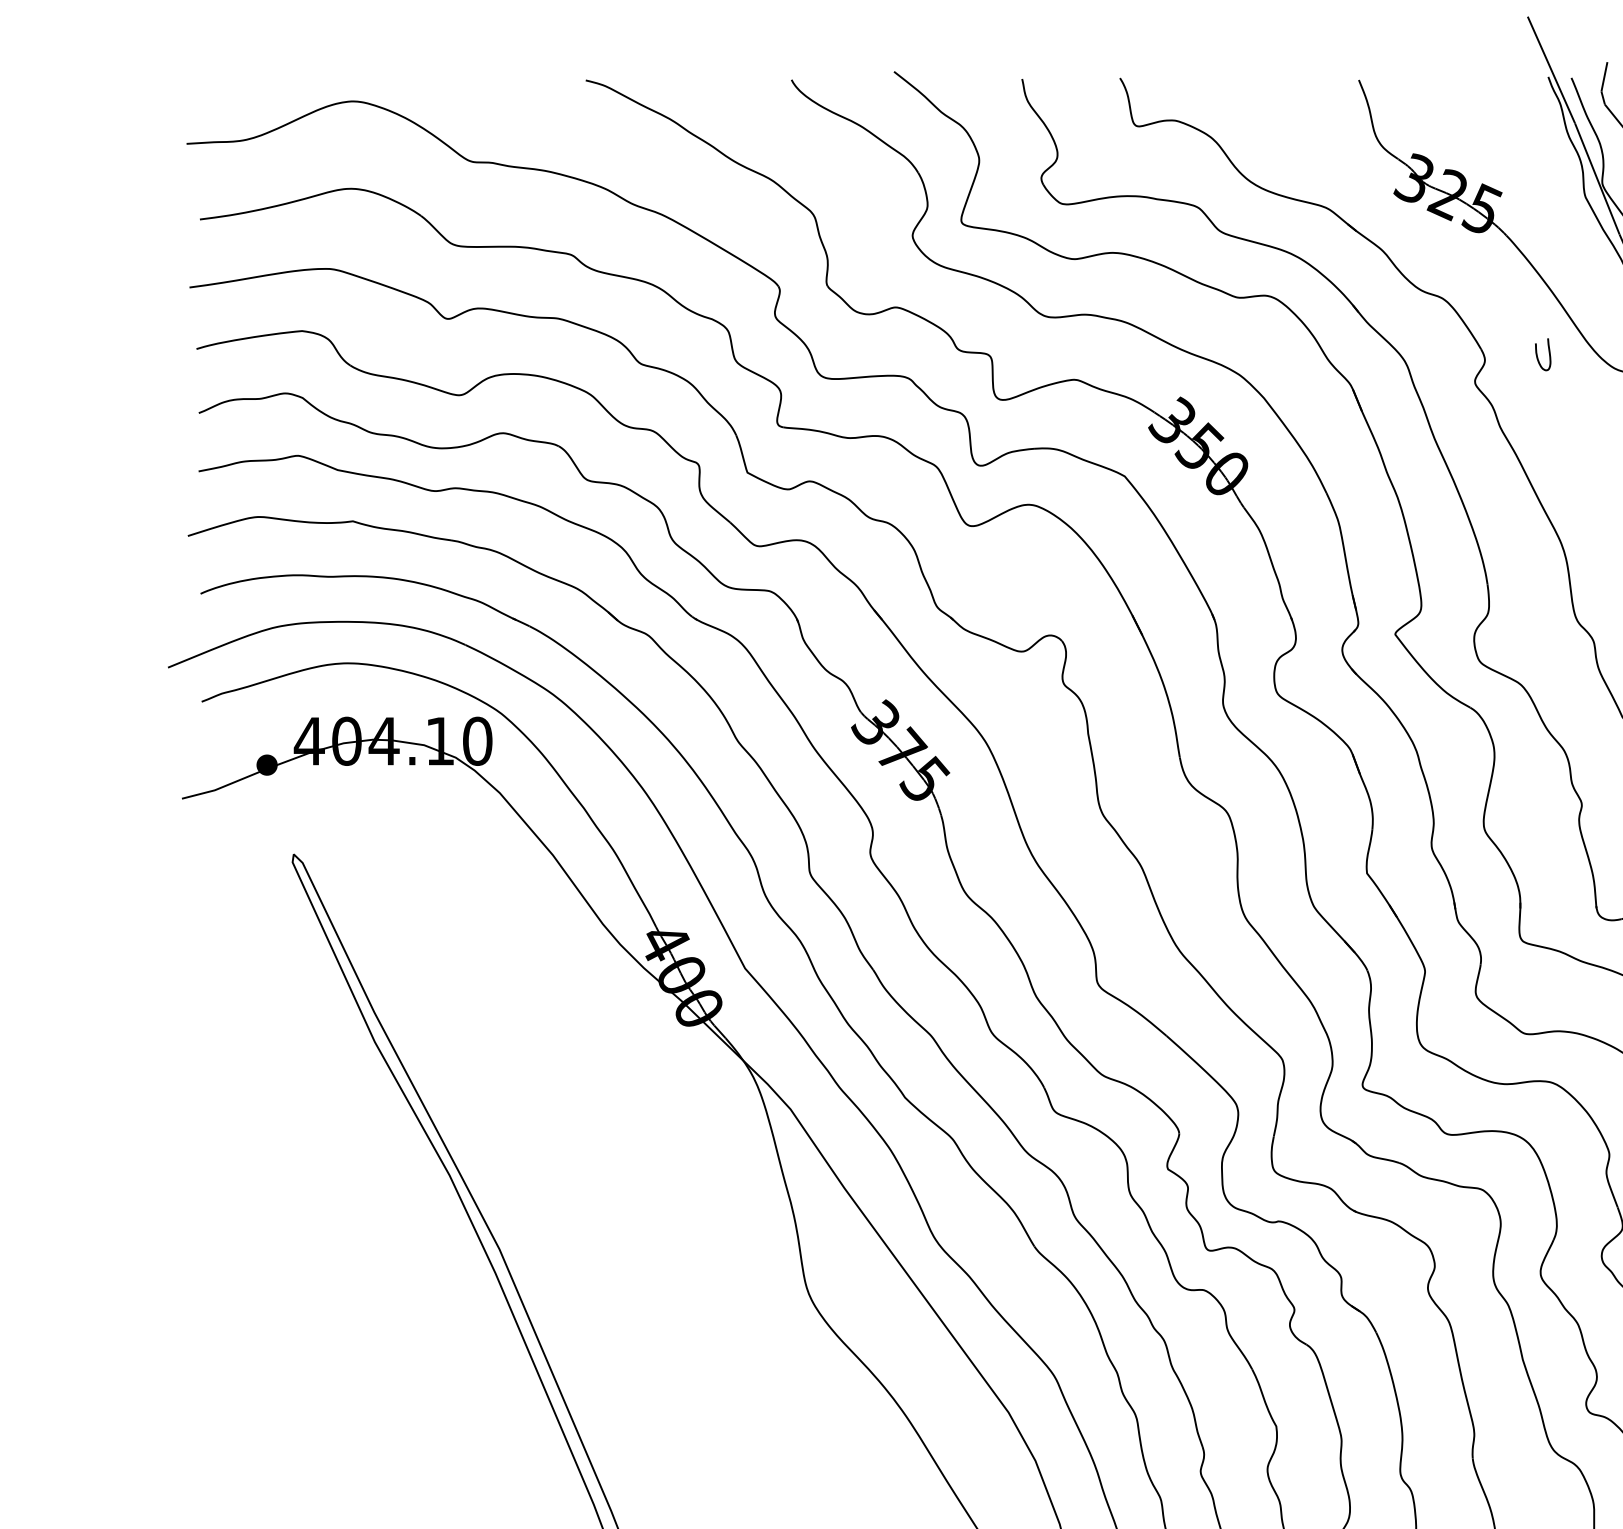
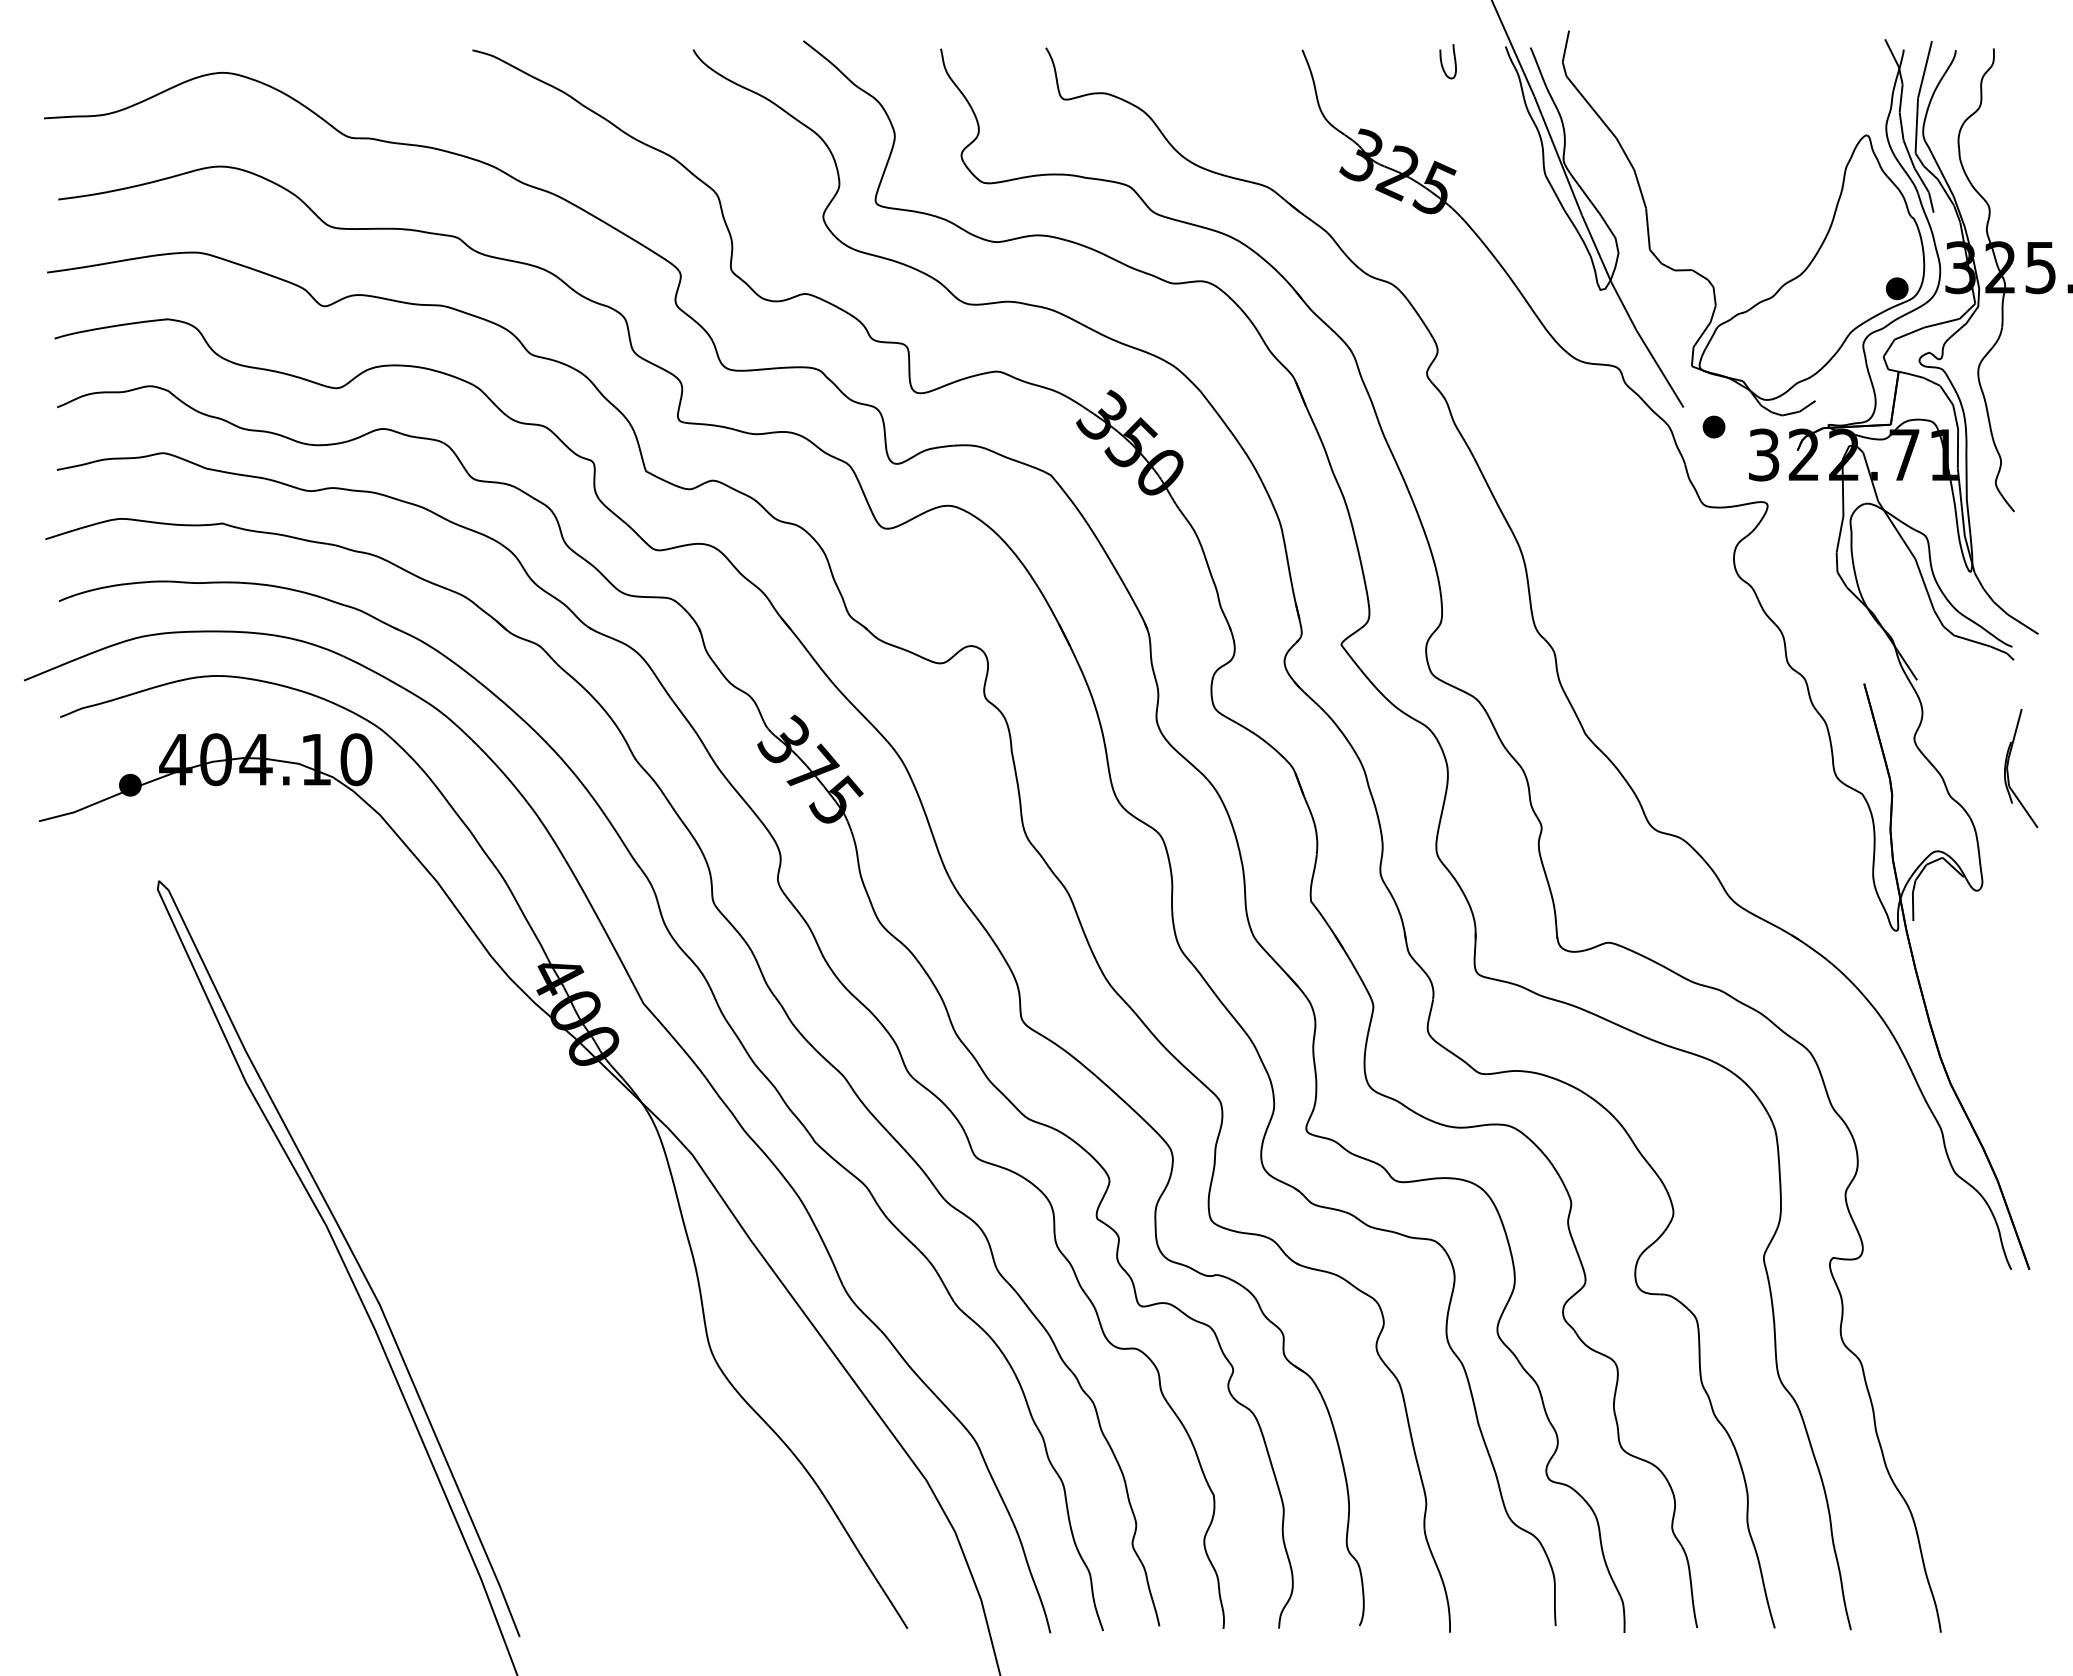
curve: (1537, 354) -> (1442, 61), moved

